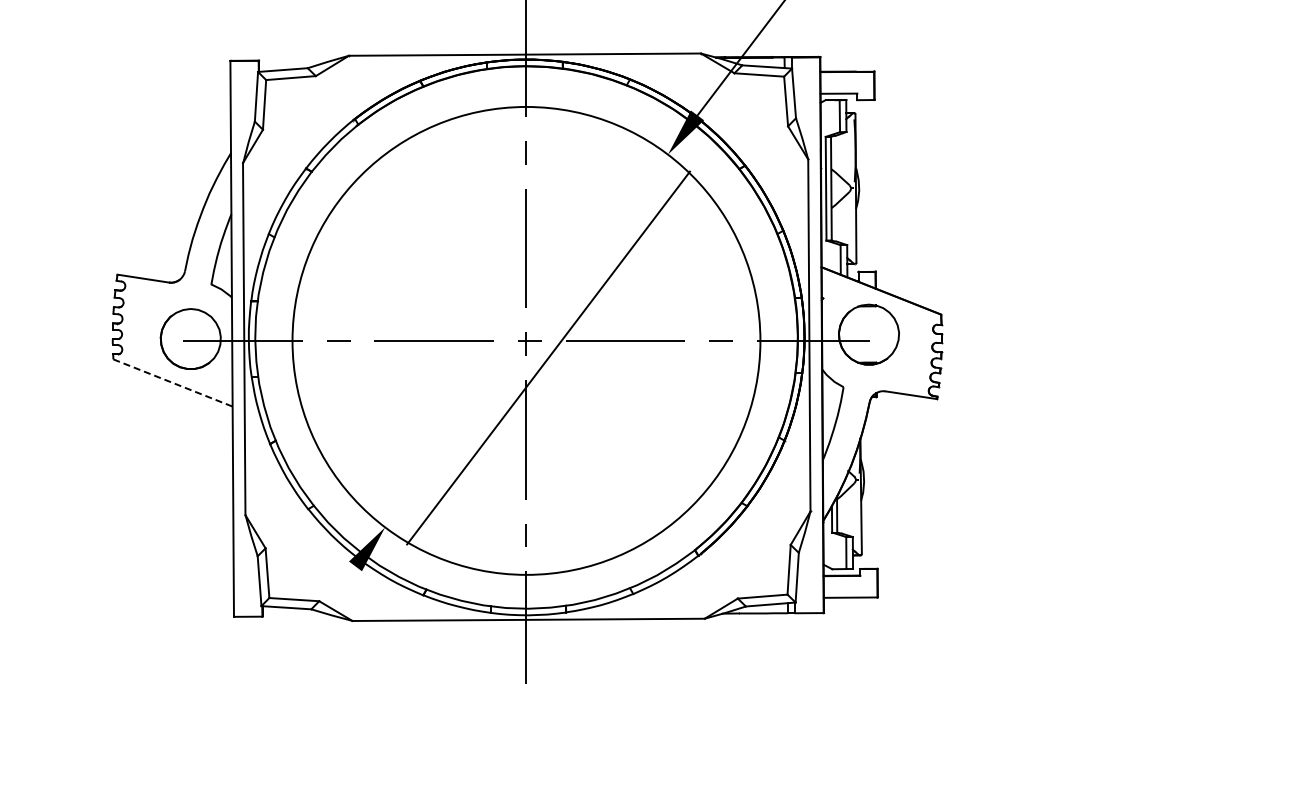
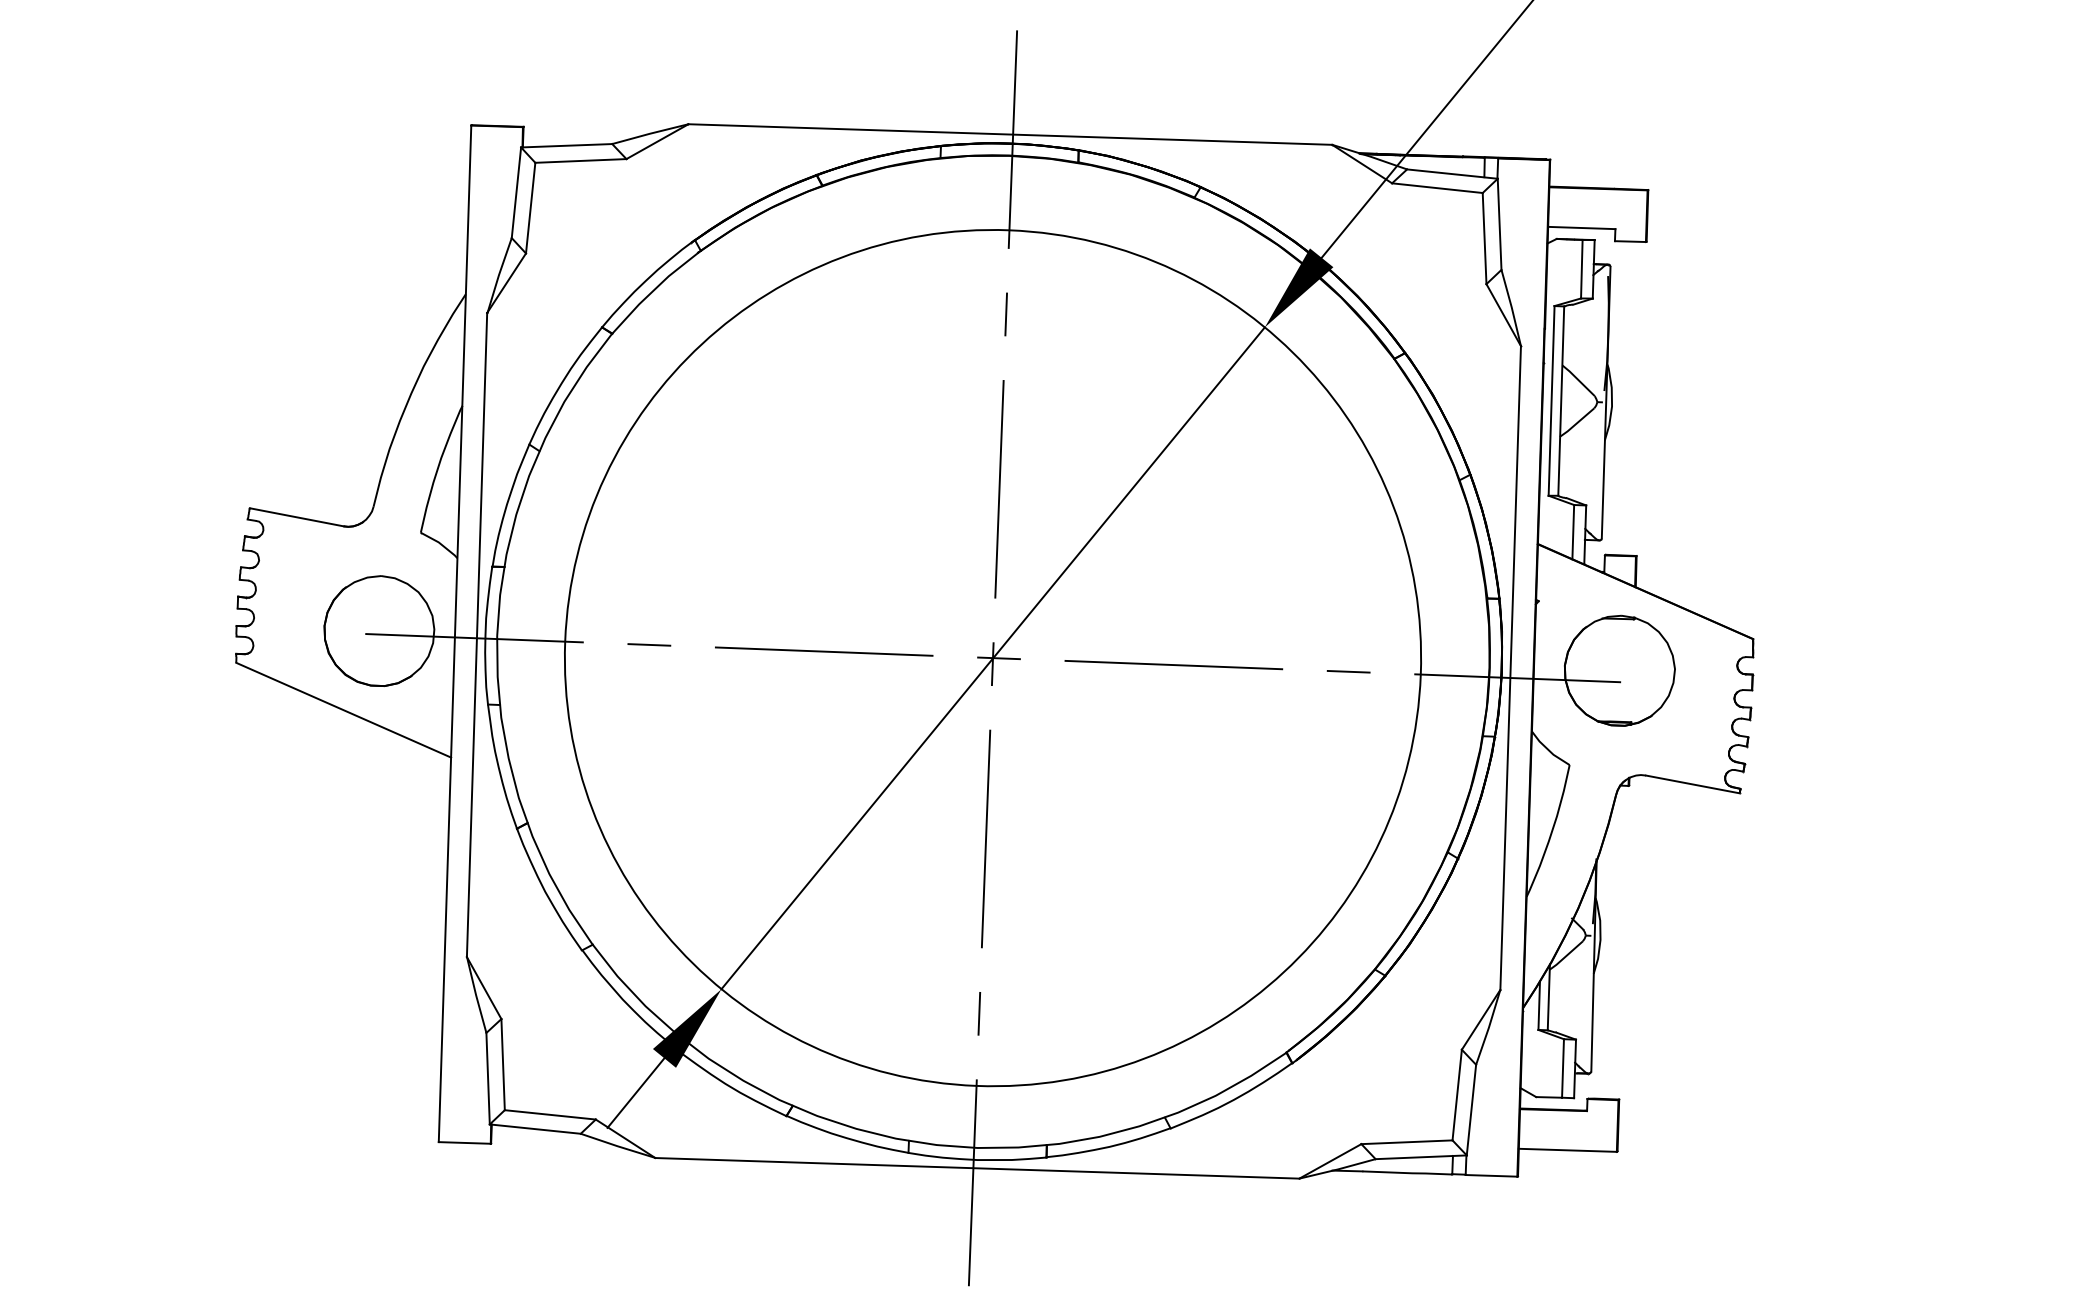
line: (548, 357) -> (993, 657), moved
line: (173, 383) -> (344, 711), dashed -> solid
line: (340, 585) -> (635, 1092), added

